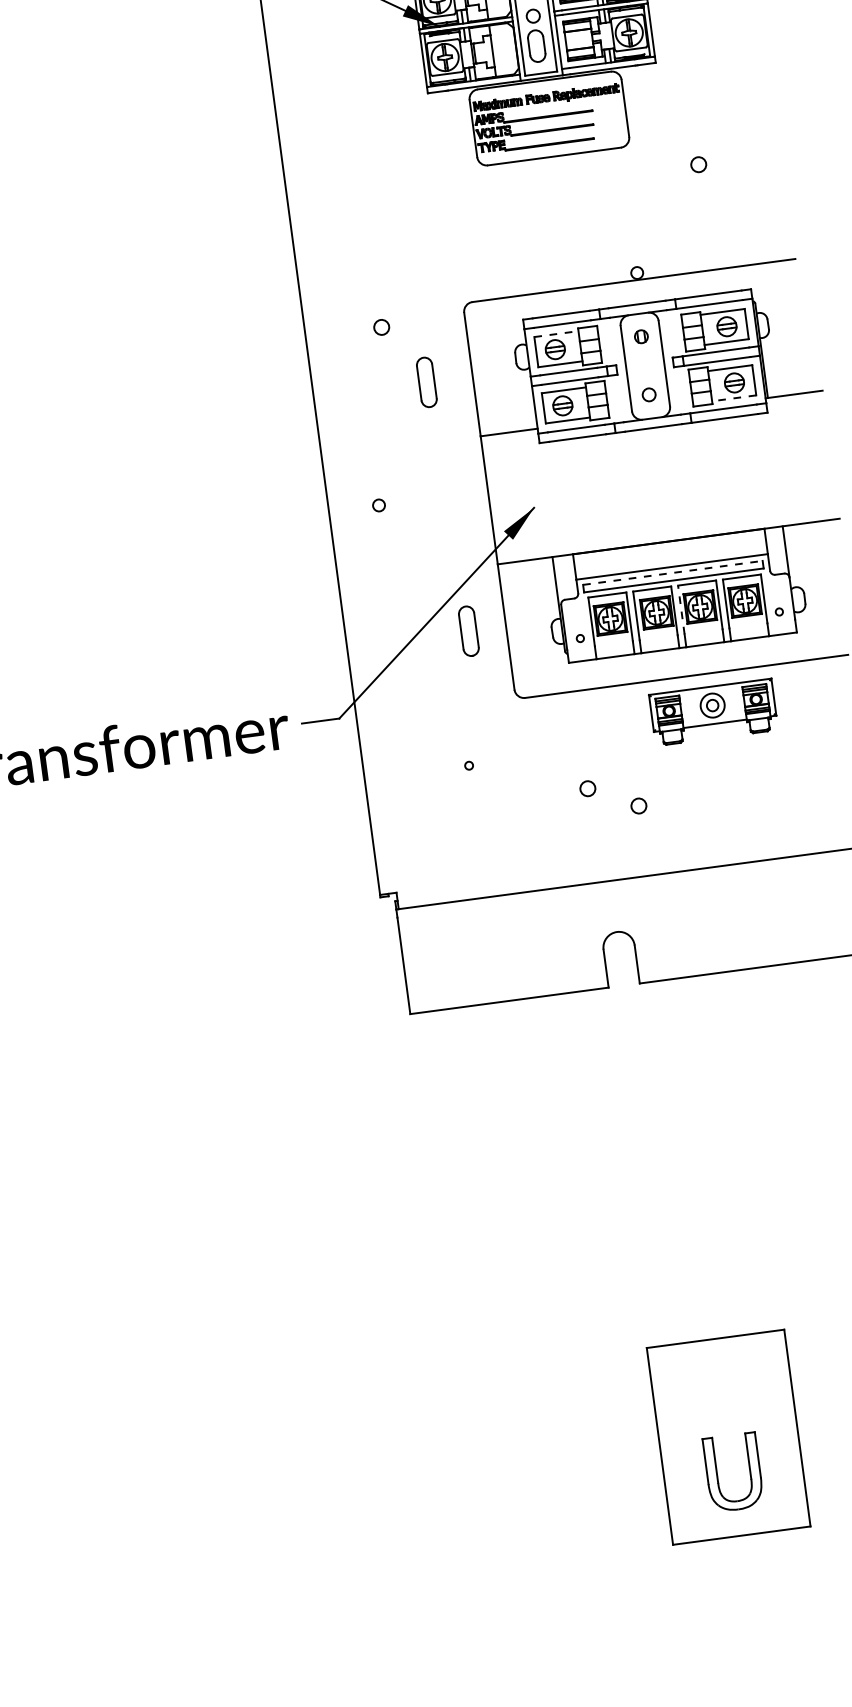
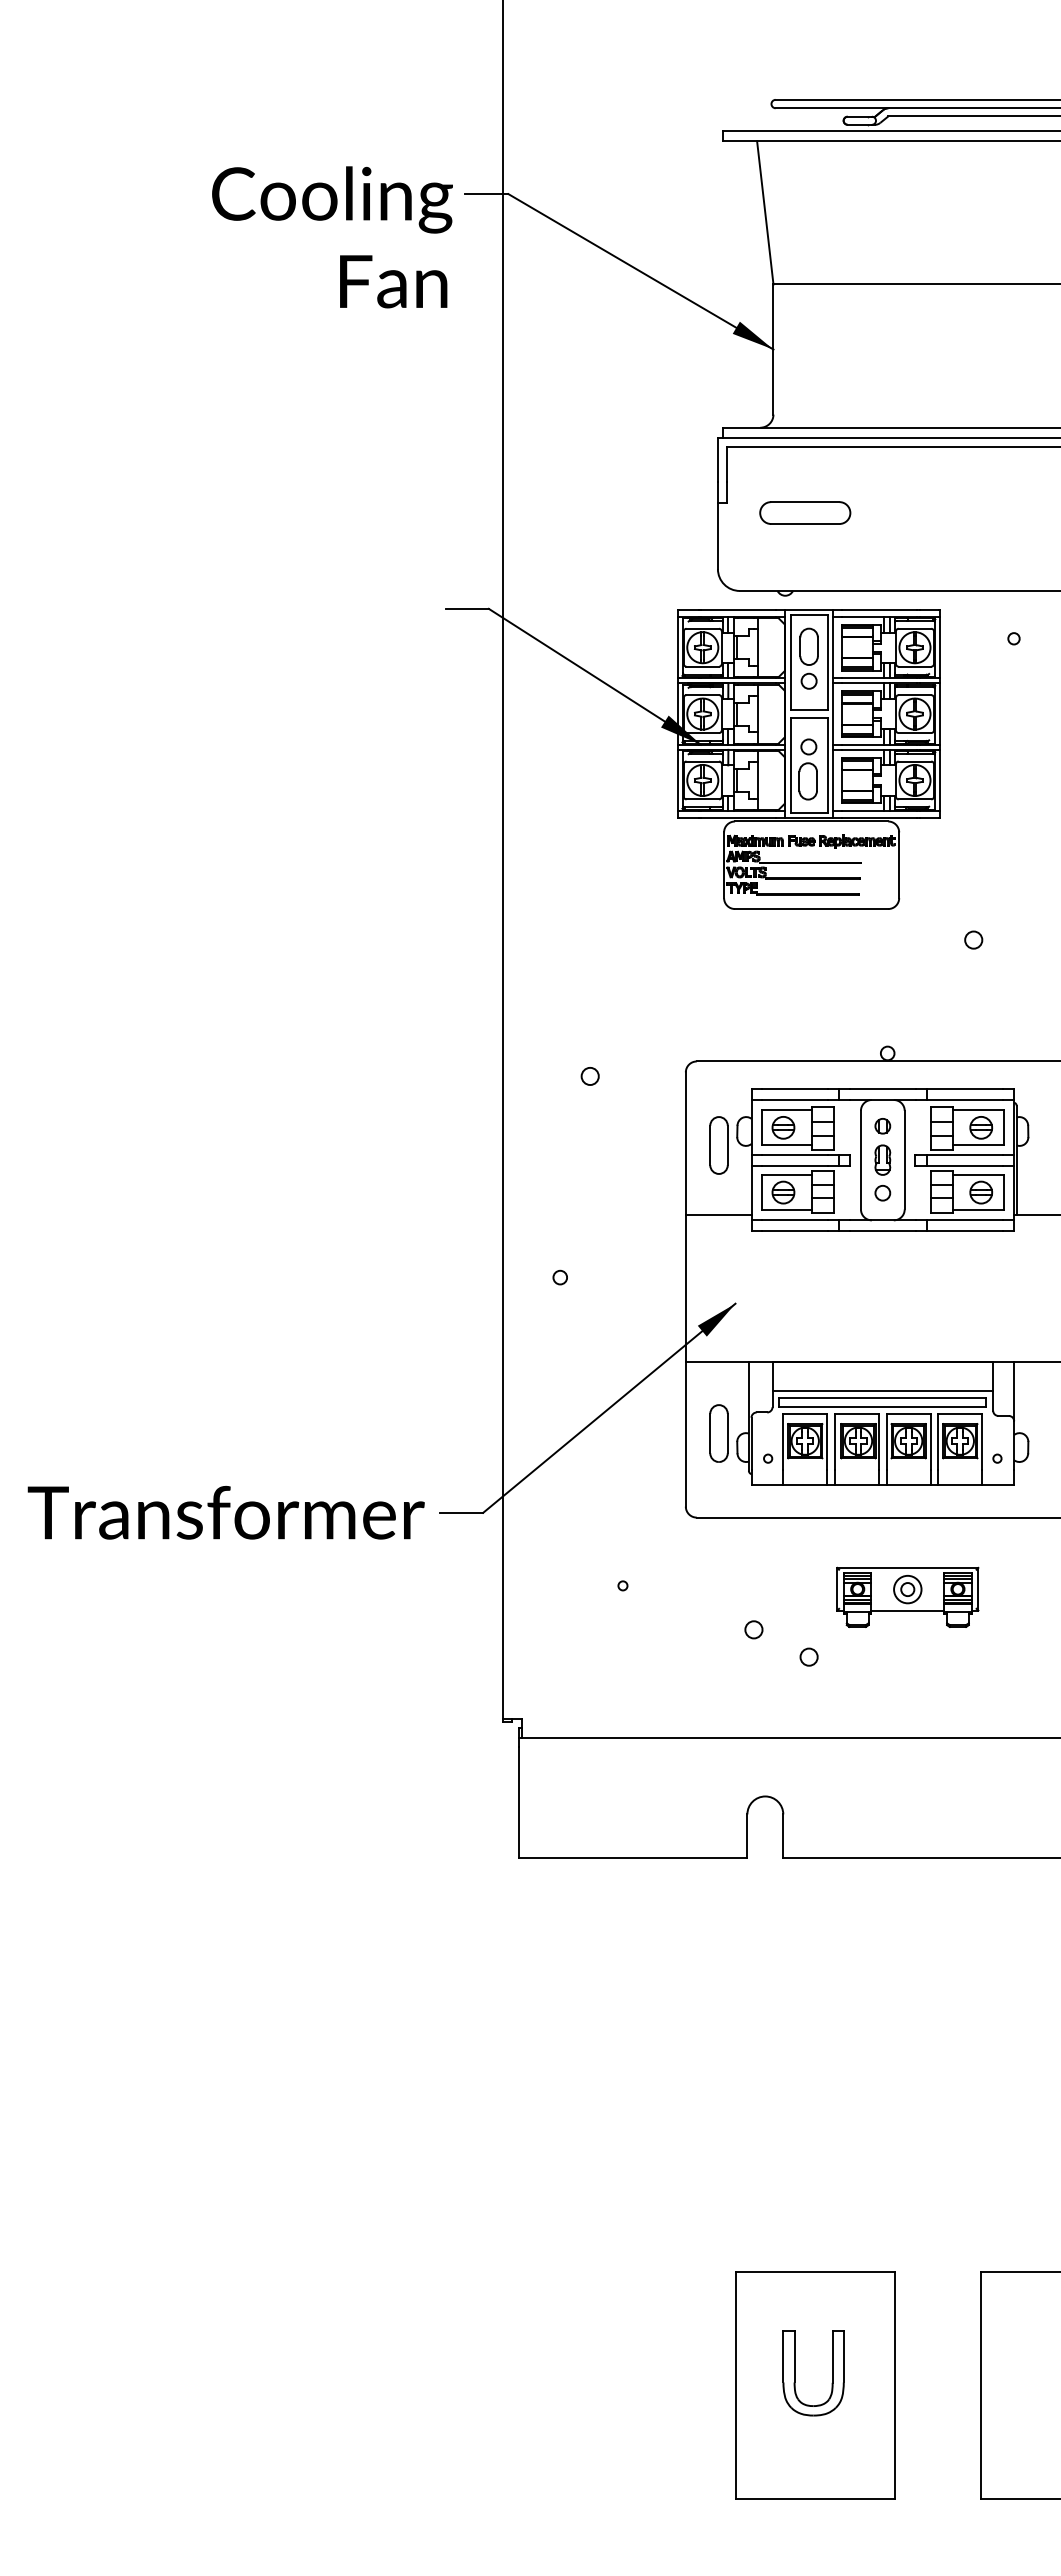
line: (556, 334) -> (787, 1110), dashed -> solid
part: (644, 365) -> (882, 1159), added
part: (426, 382) -> (718, 1145), moved
line: (734, 397) -> (978, 1209), dashed -> solid
line: (673, 572) -> (883, 1398), dashed -> solid
line: (681, 609) -> (886, 1441), dashed -> solid
part: (468, 631) -> (718, 1433), moved
part: (713, 711) -> (907, 1596), moved
part: (717, 1475) -> (795, 2373), moved

